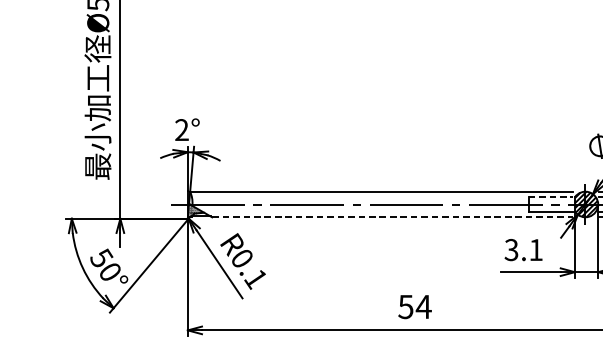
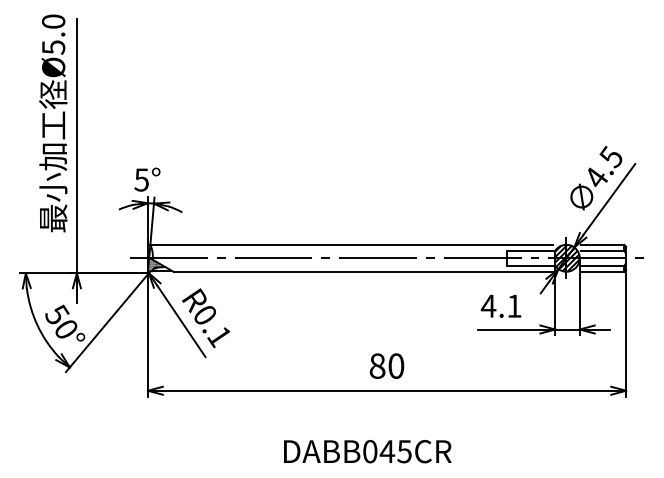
text: (181, 129) -> (141, 179), 2° -> 5°
line: (551, 197) -> (530, 250), dashed -> solid
line: (392, 217) -> (363, 271), dashed -> solid
text: (511, 249) -> (488, 305), 3.1 -> 4.1
text: (414, 306) -> (386, 365), 54 -> 80

